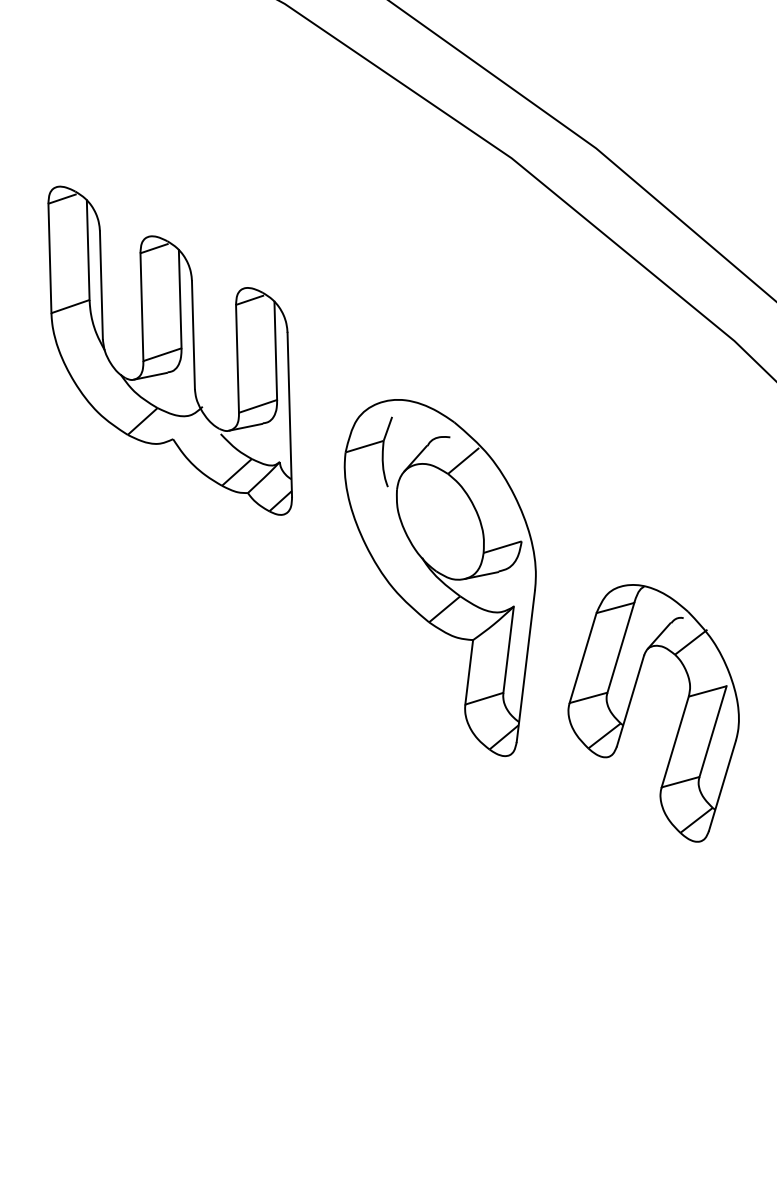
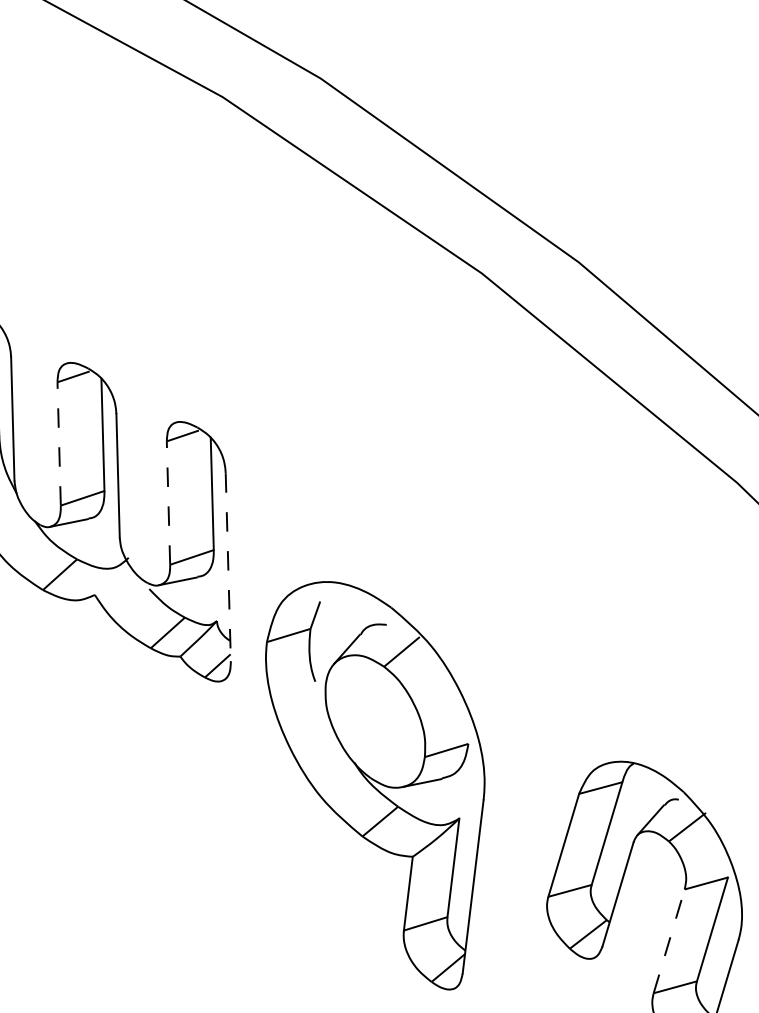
line: (141, 307) -> (58, 444), solid -> dashed
line: (237, 358) -> (168, 502), solid -> dashed
line: (289, 415) -> (227, 567), solid -> dashed
part: (439, 578) -> (374, 786), moved
line: (675, 741) -> (669, 940), solid -> dashed

